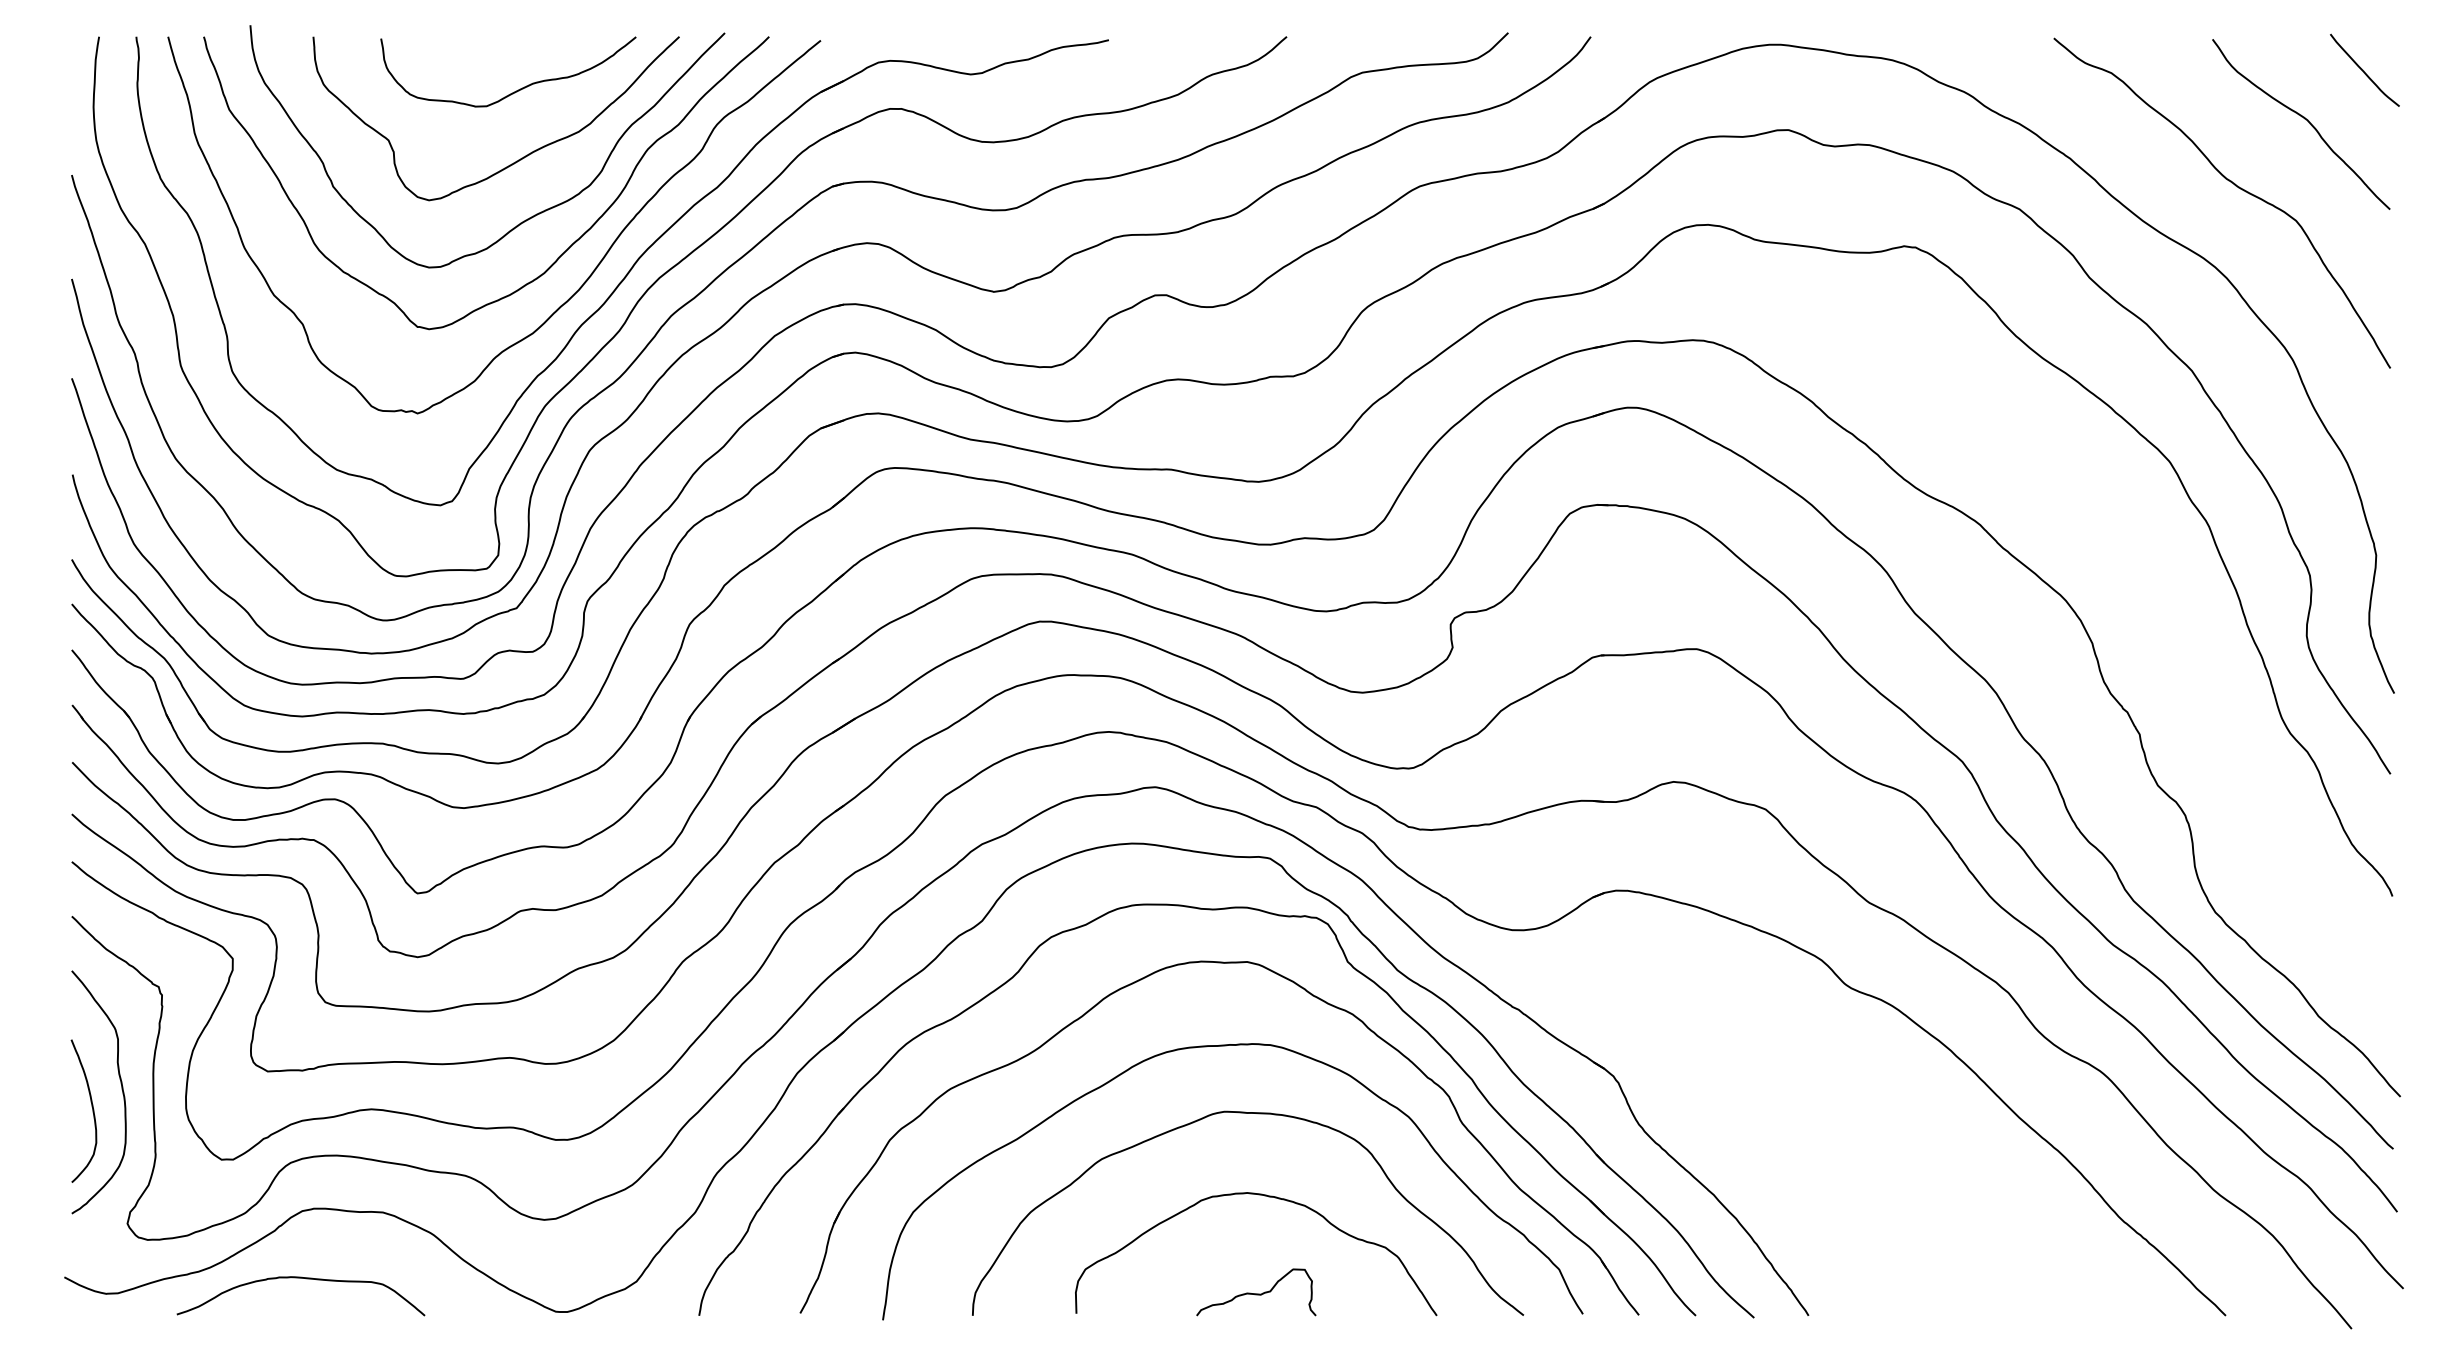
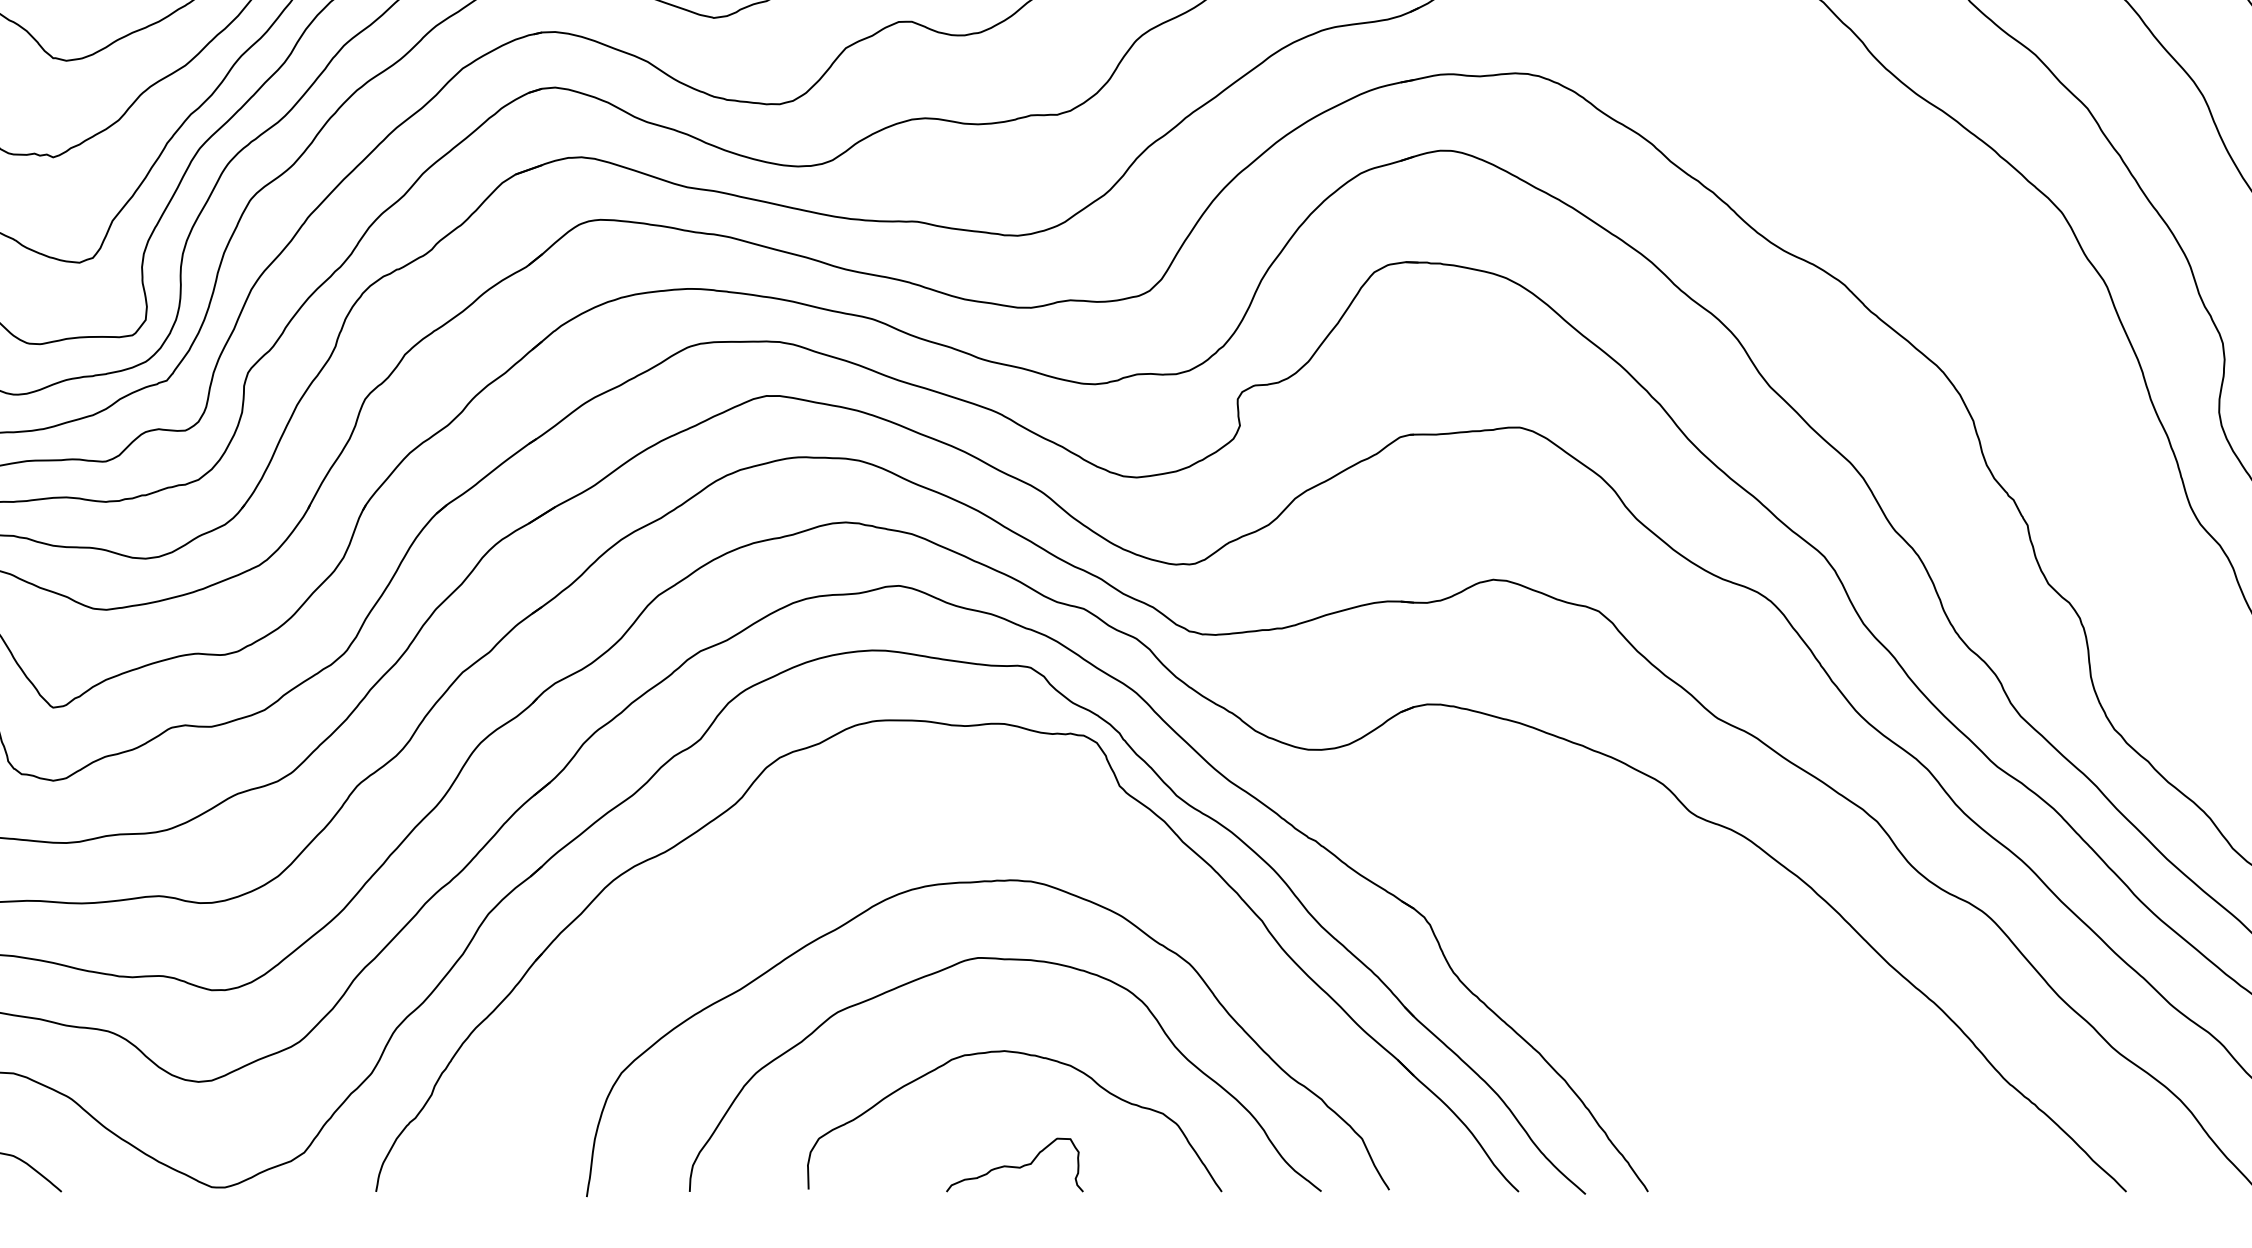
part: (1312, 996) -> (1079, 825), removed

